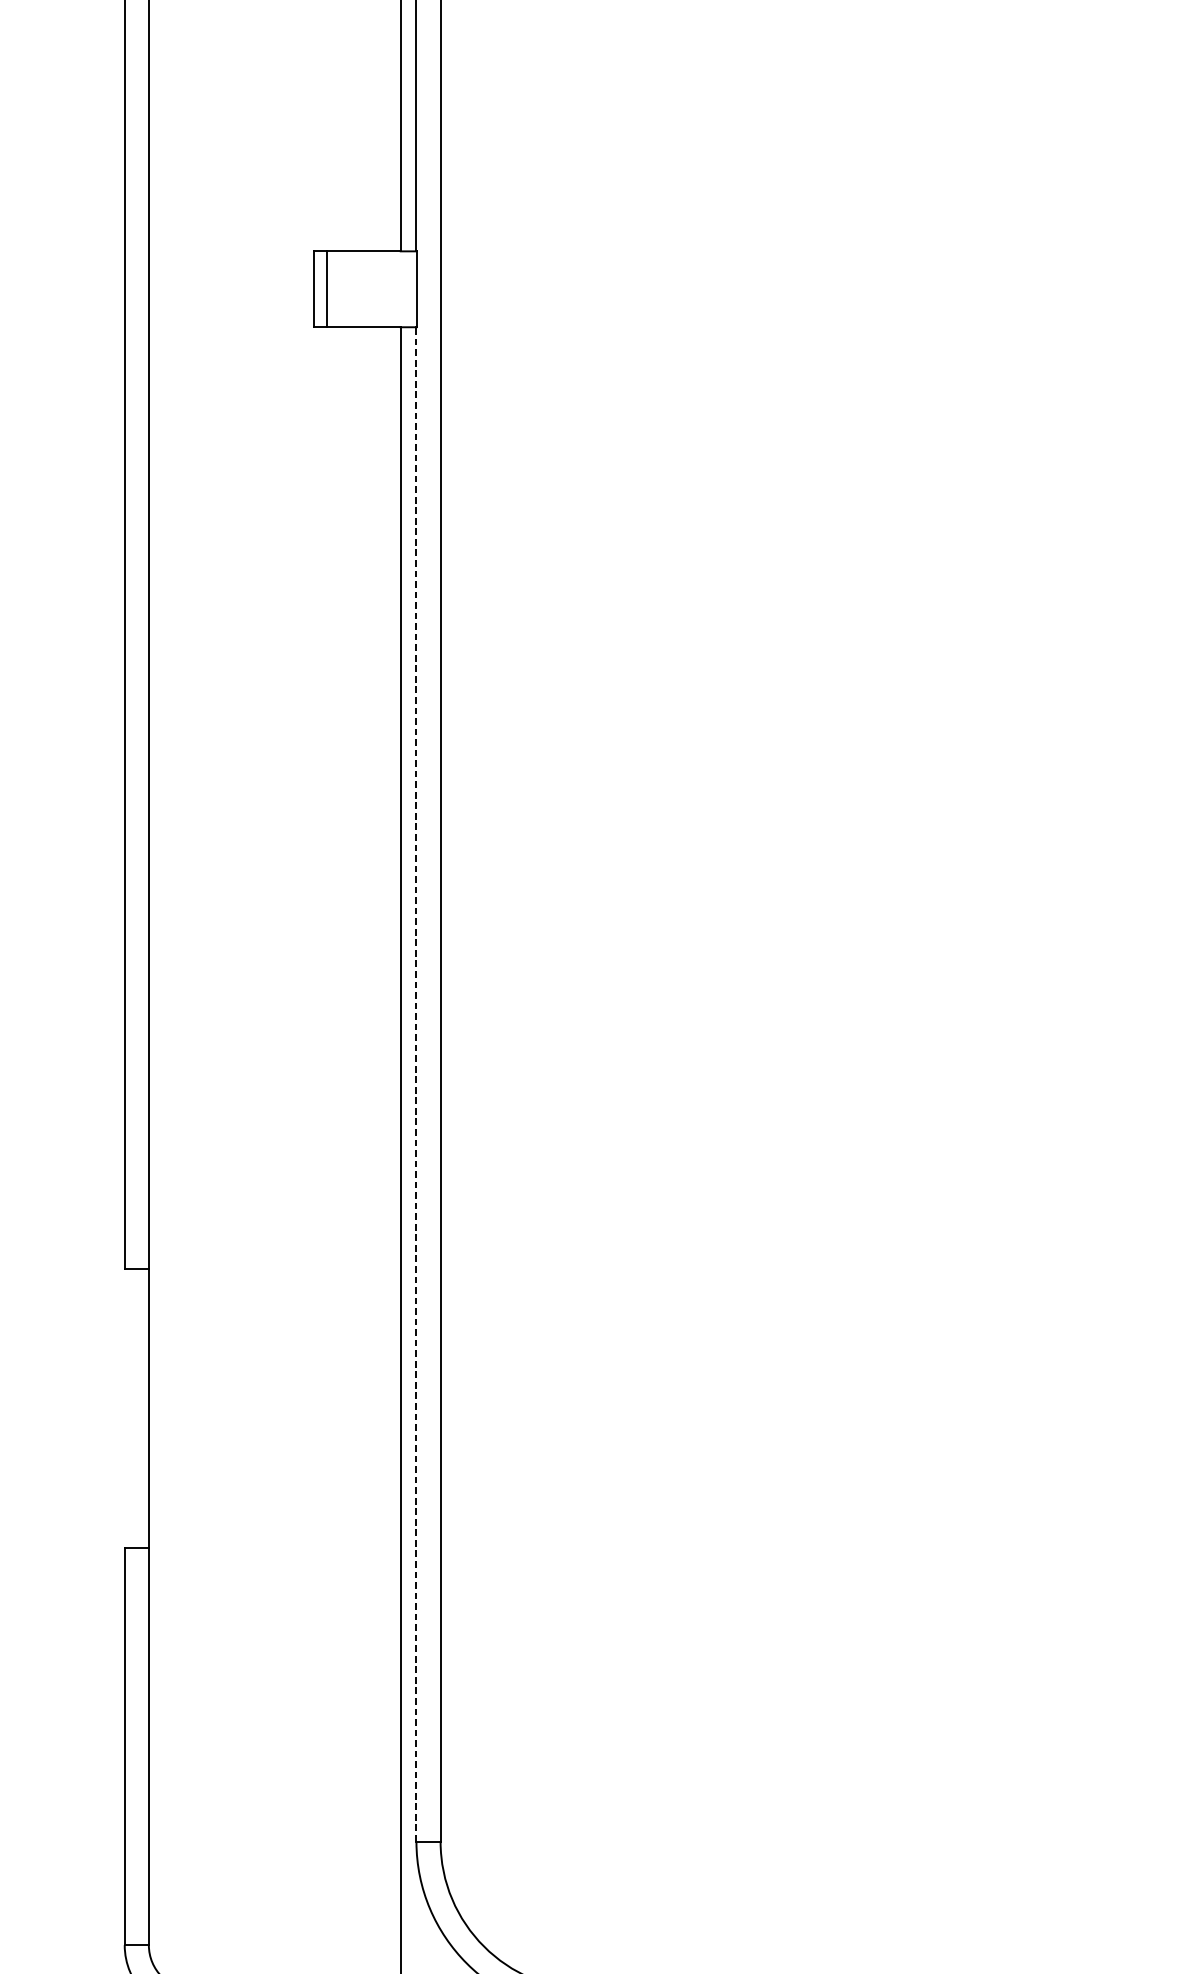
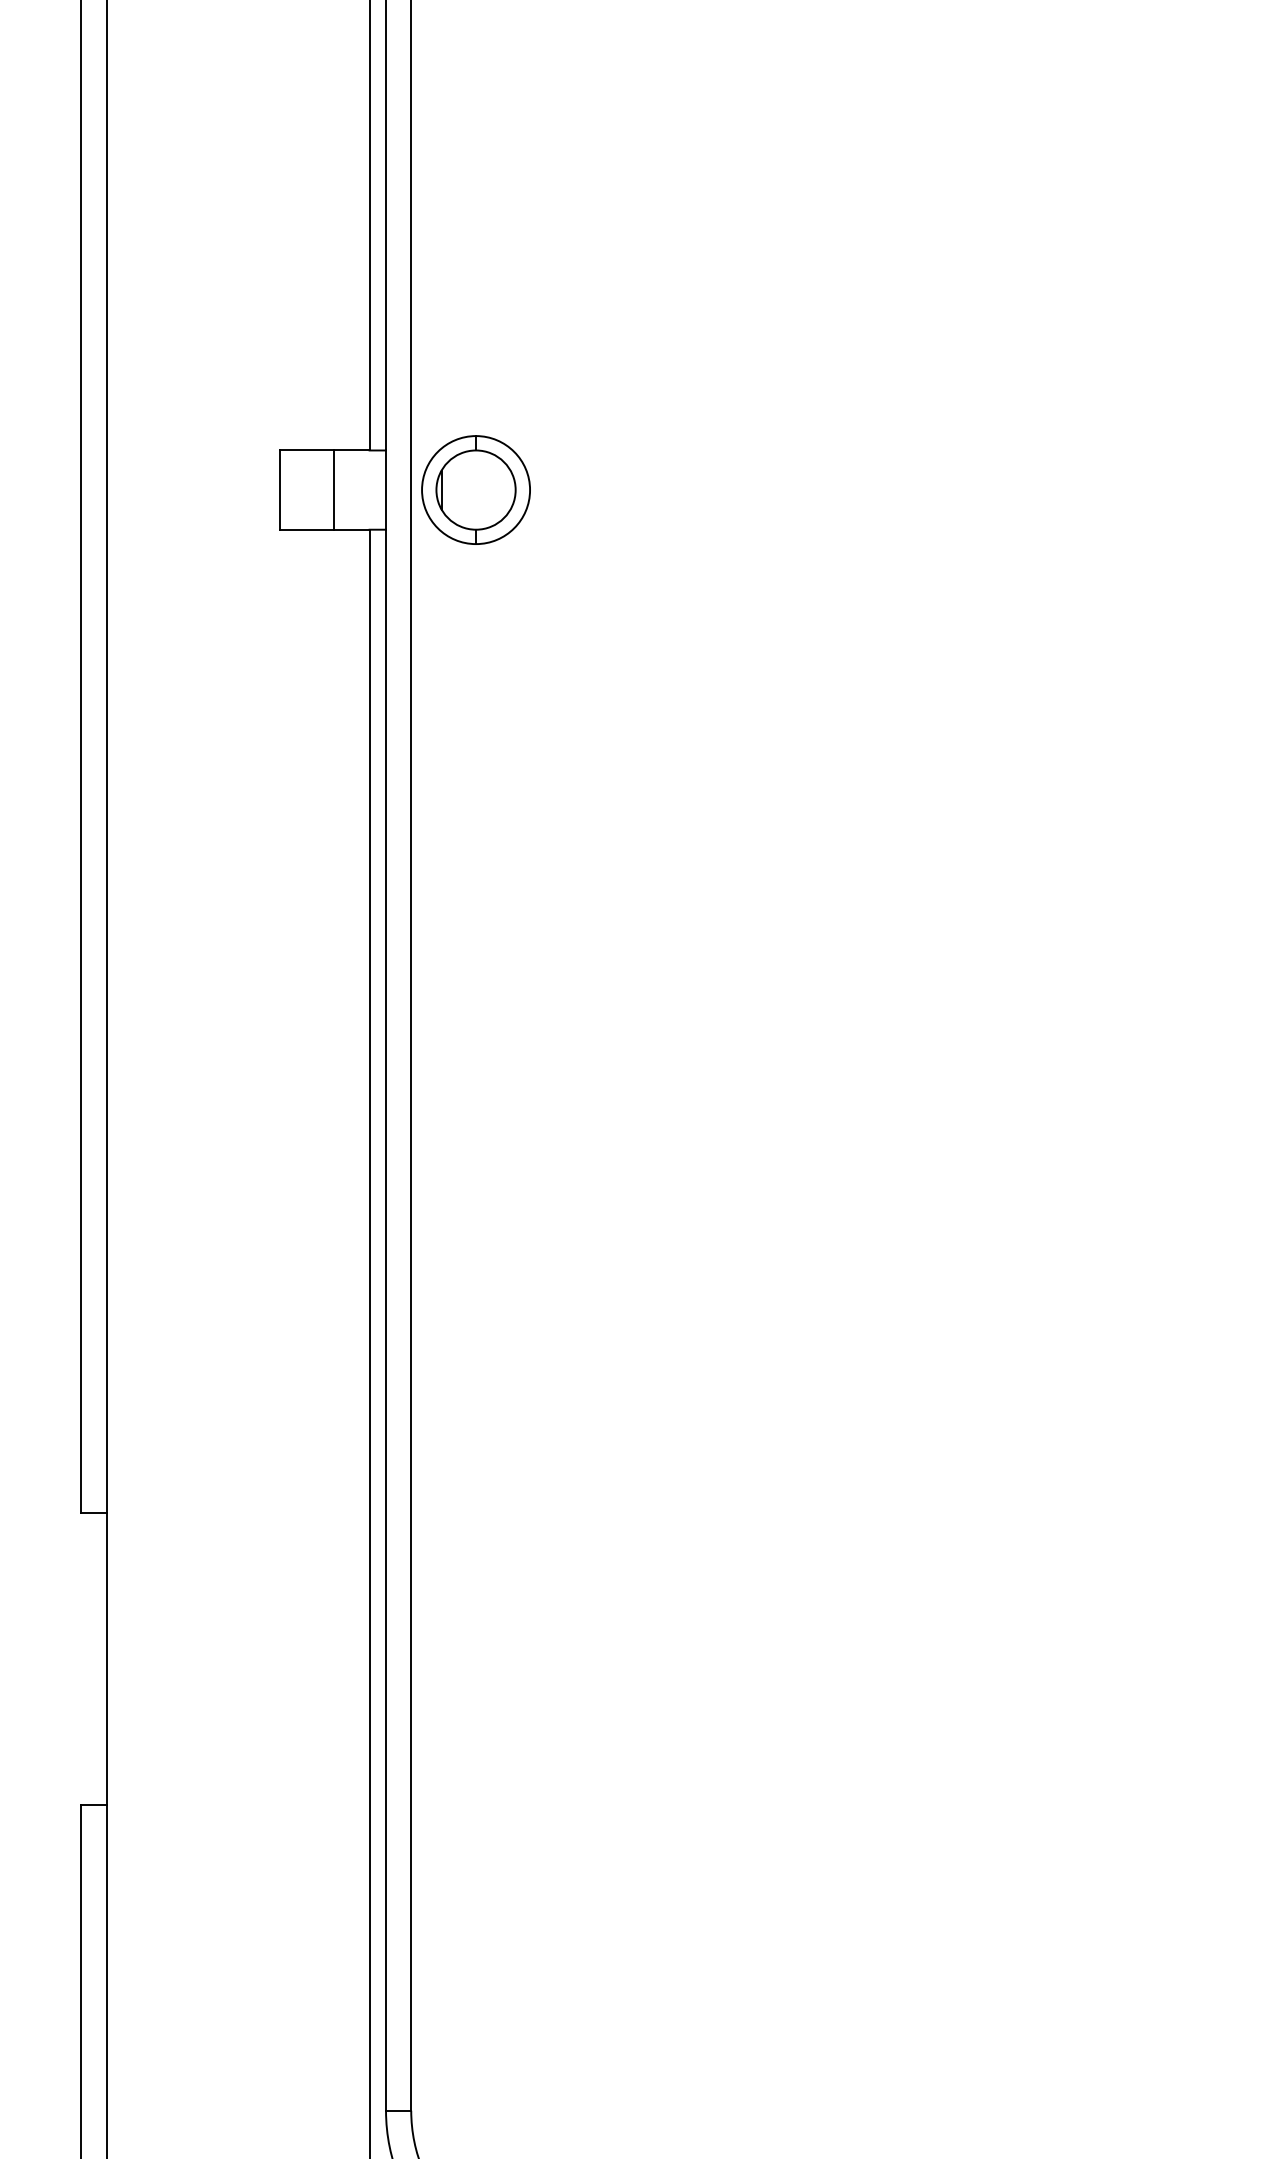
line: (326, 288) -> (333, 489), moved
part: (502, 288) -> (475, 489), added
line: (416, 1083) -> (386, 1319), dashed -> solid

